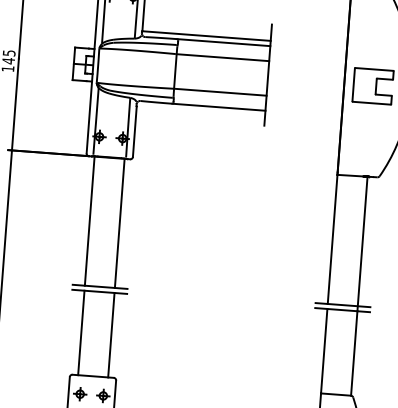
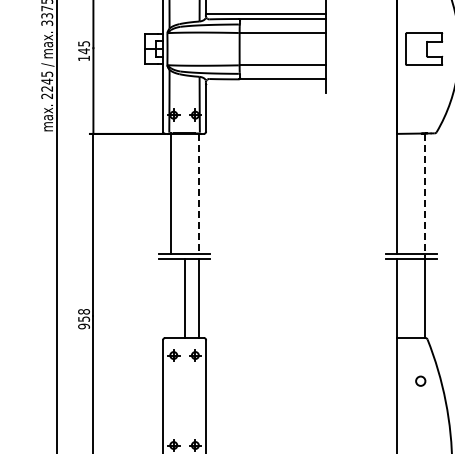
line: (119, 223) -> (198, 194), solid -> dashed
line: (362, 244) -> (425, 196), solid -> dashed
line: (81, 332) -> (184, 298), moved

